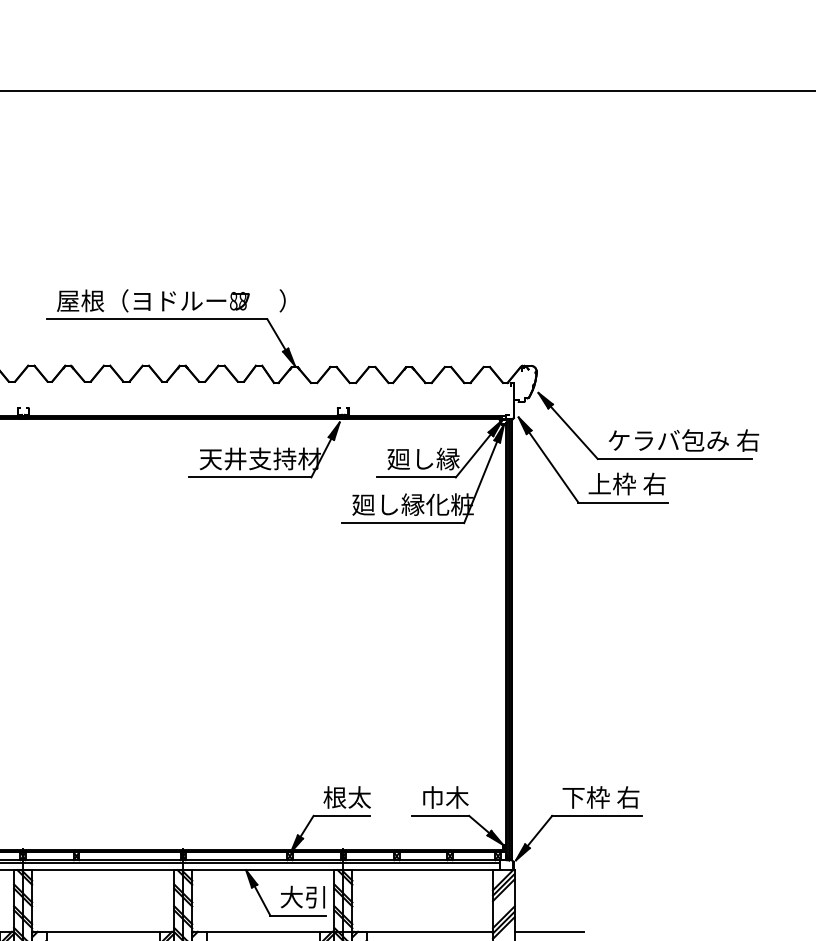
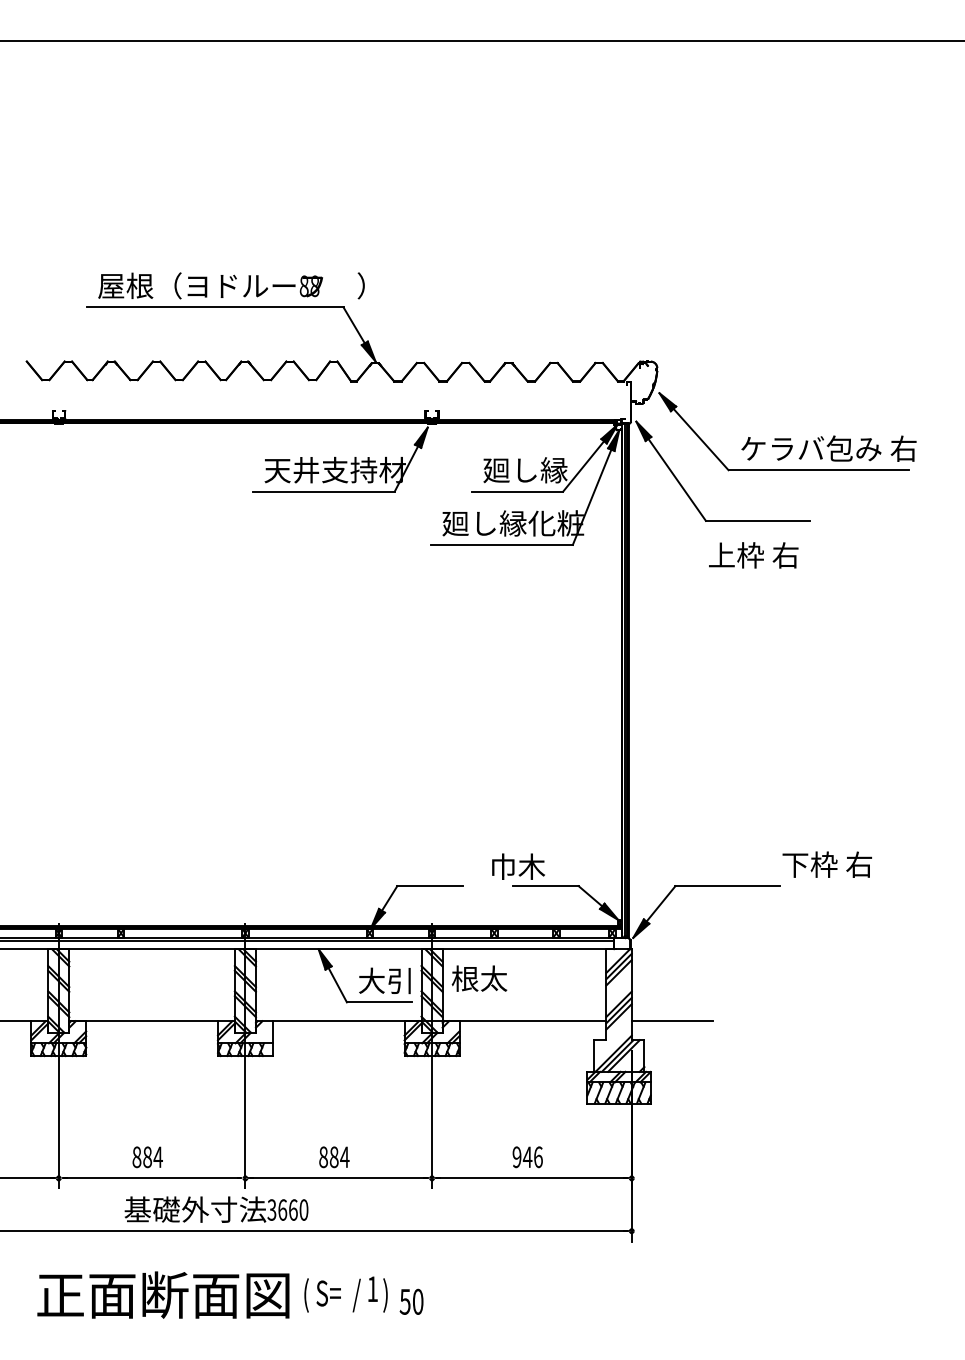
text: (626, 484) -> (753, 555), moved
text: (347, 797) -> (479, 978), moved
text: (445, 797) -> (518, 866), moved
text: (600, 797) -> (826, 864), moved

